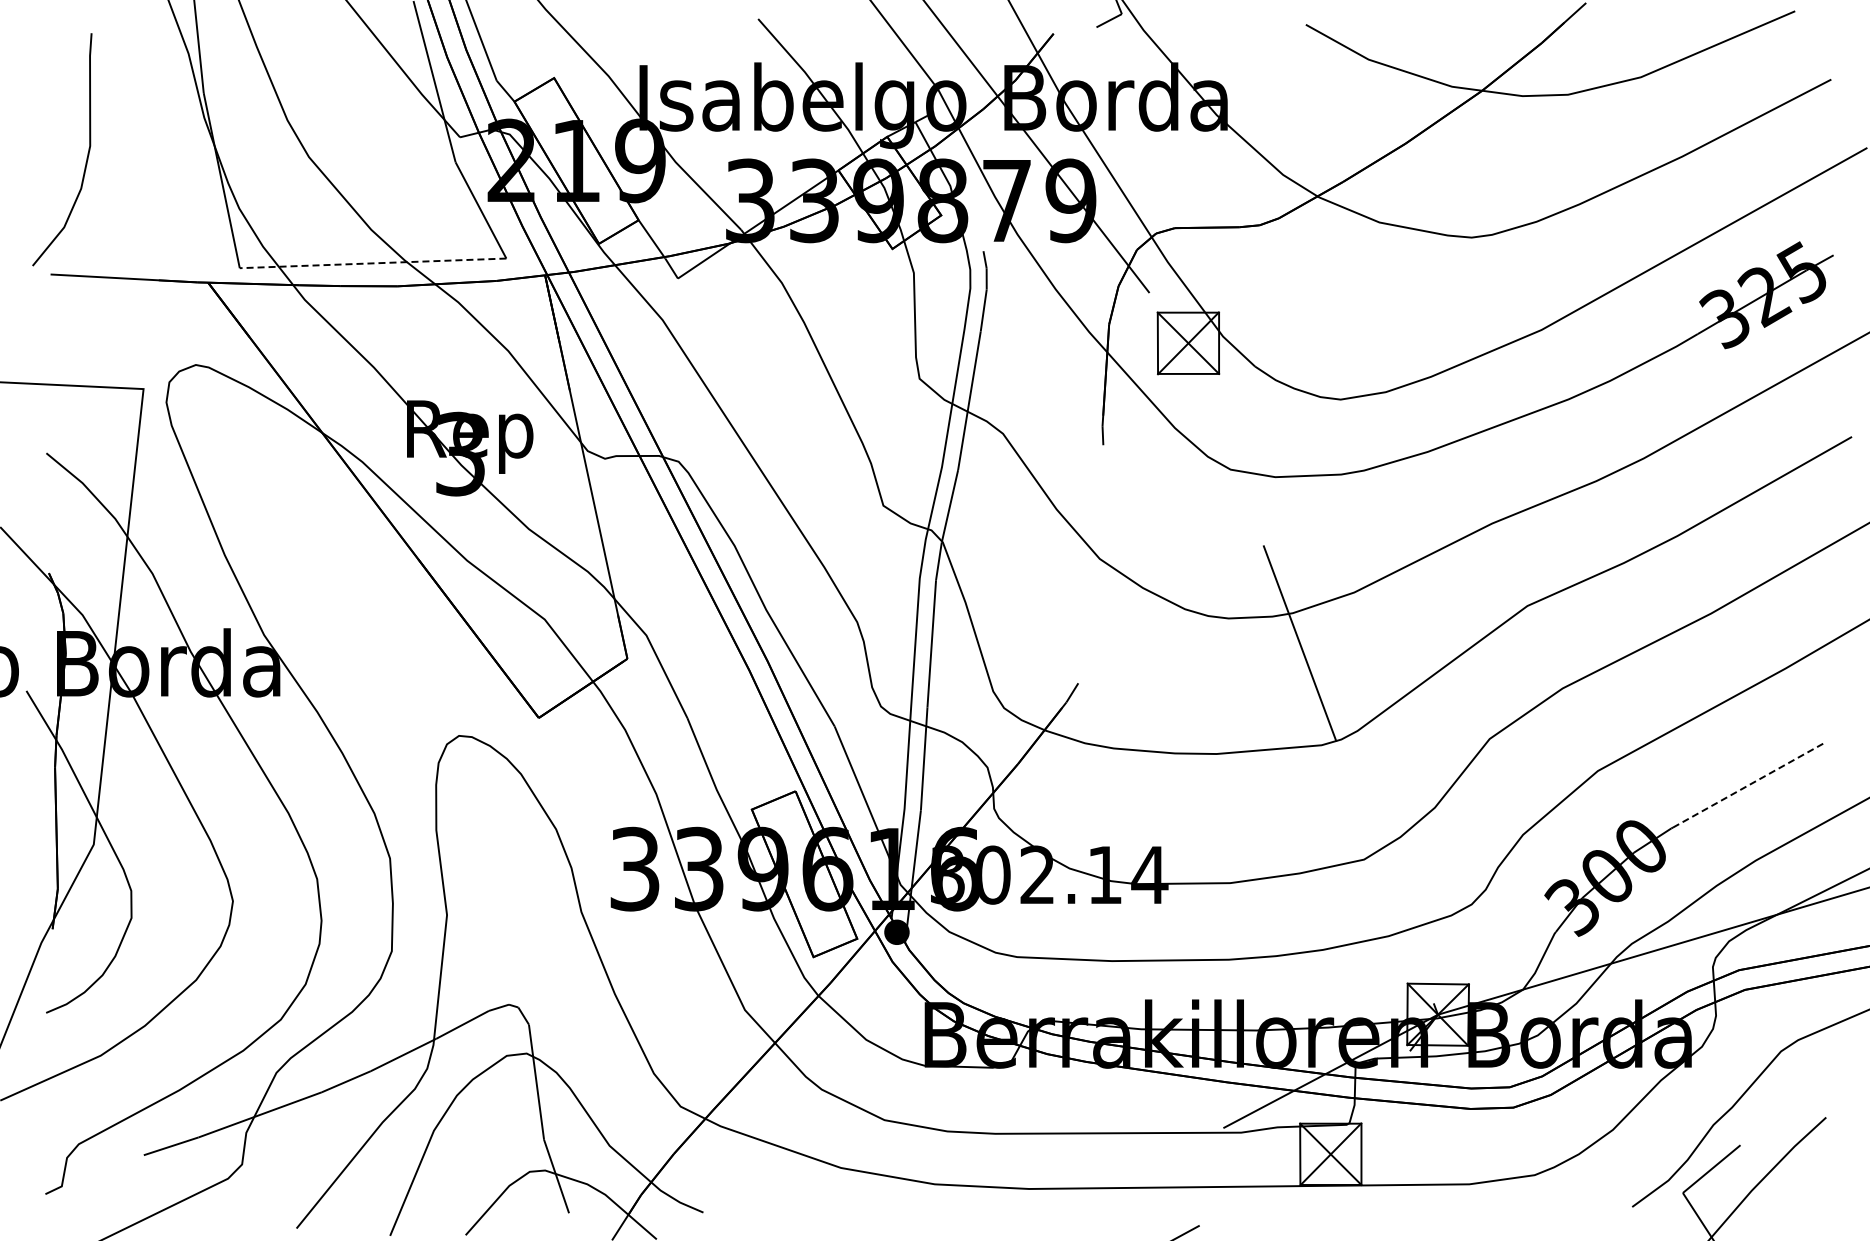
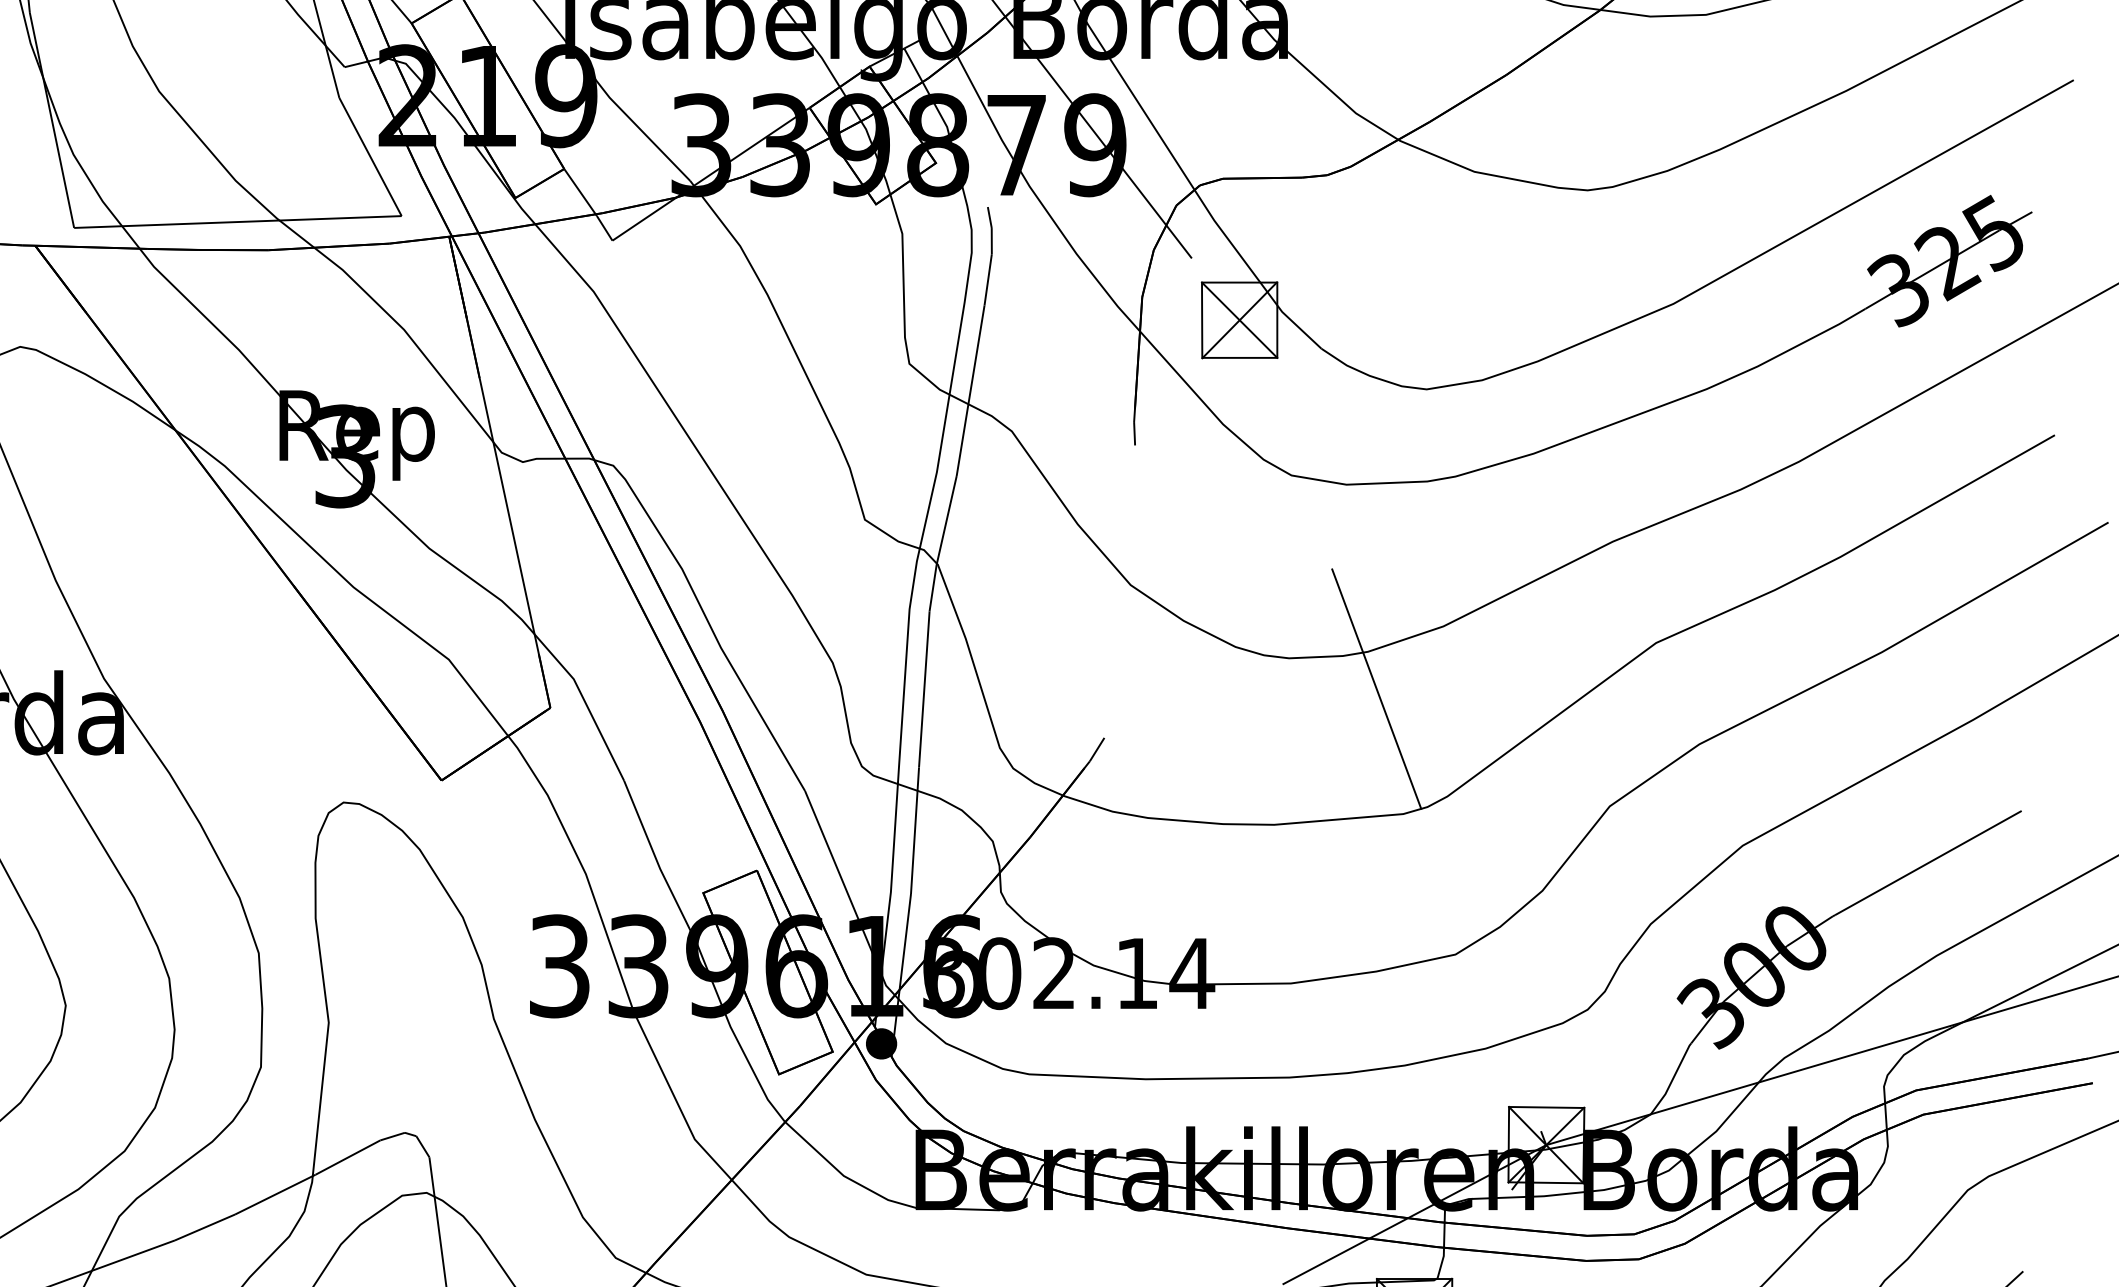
line: (372, 263) -> (237, 222), dashed -> solid
line: (1749, 784) -> (1928, 862), dashed -> solid

